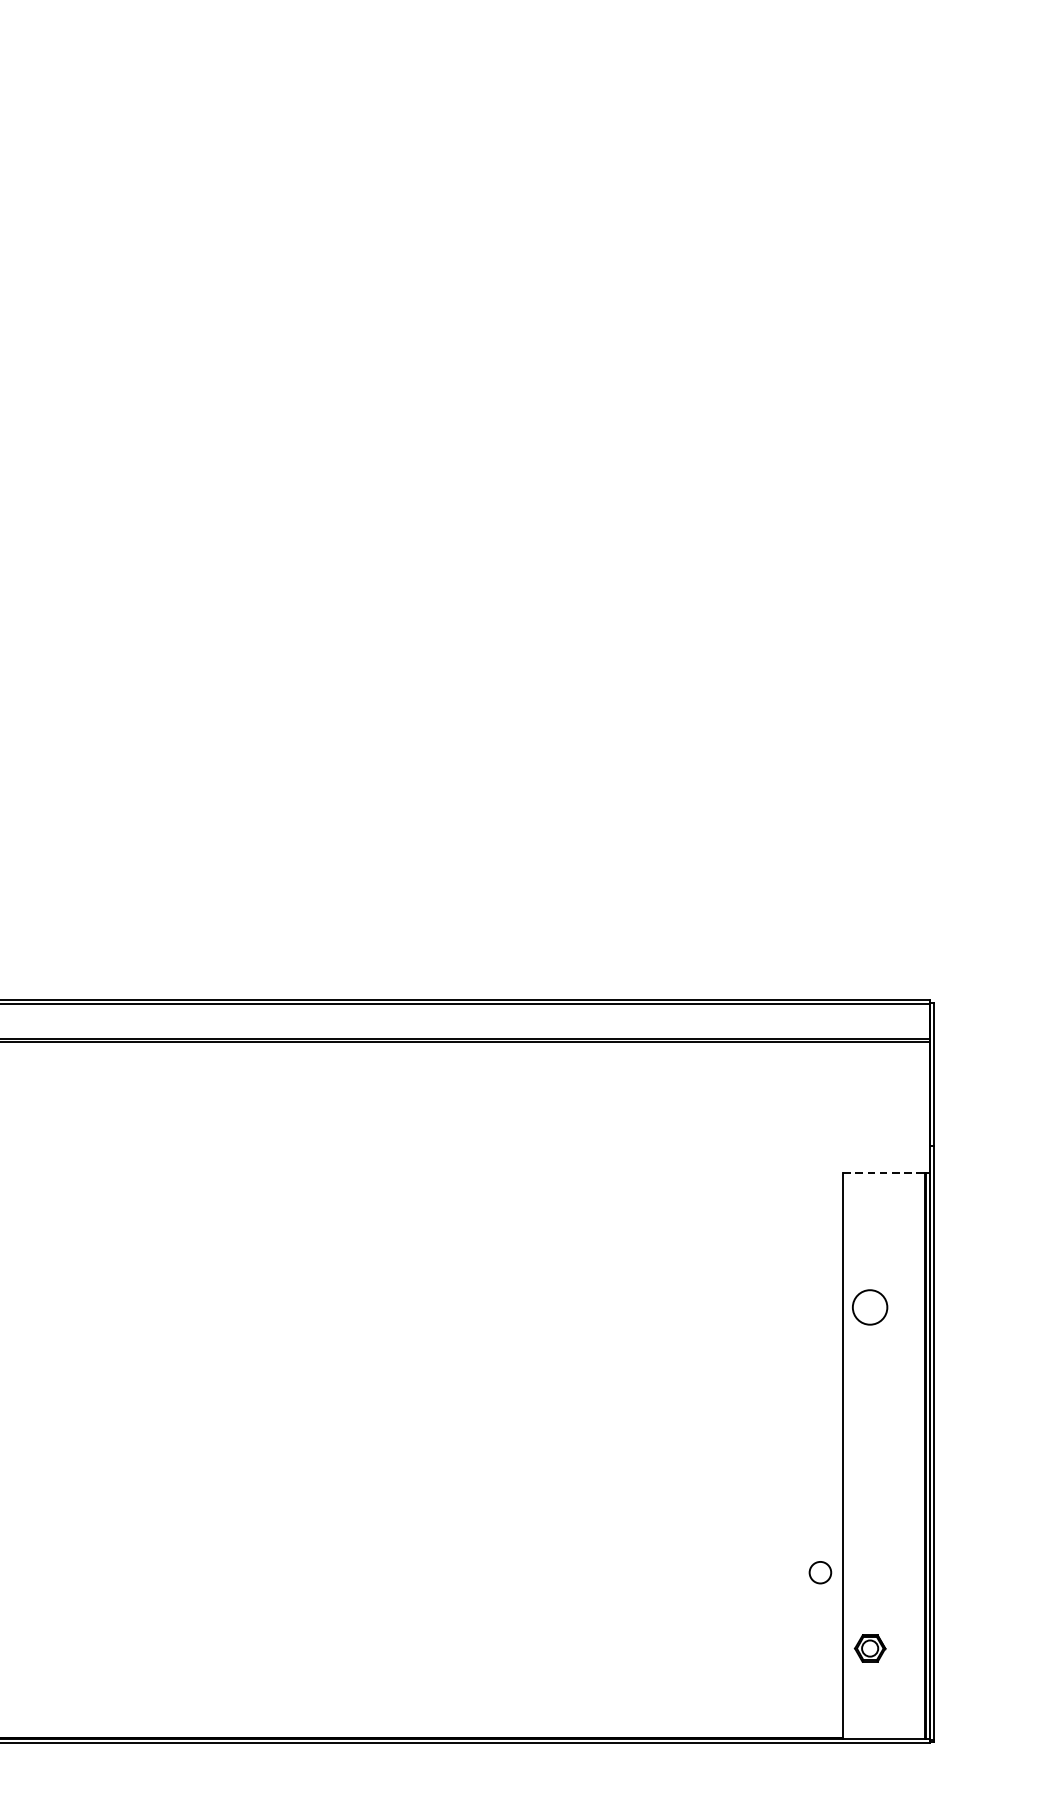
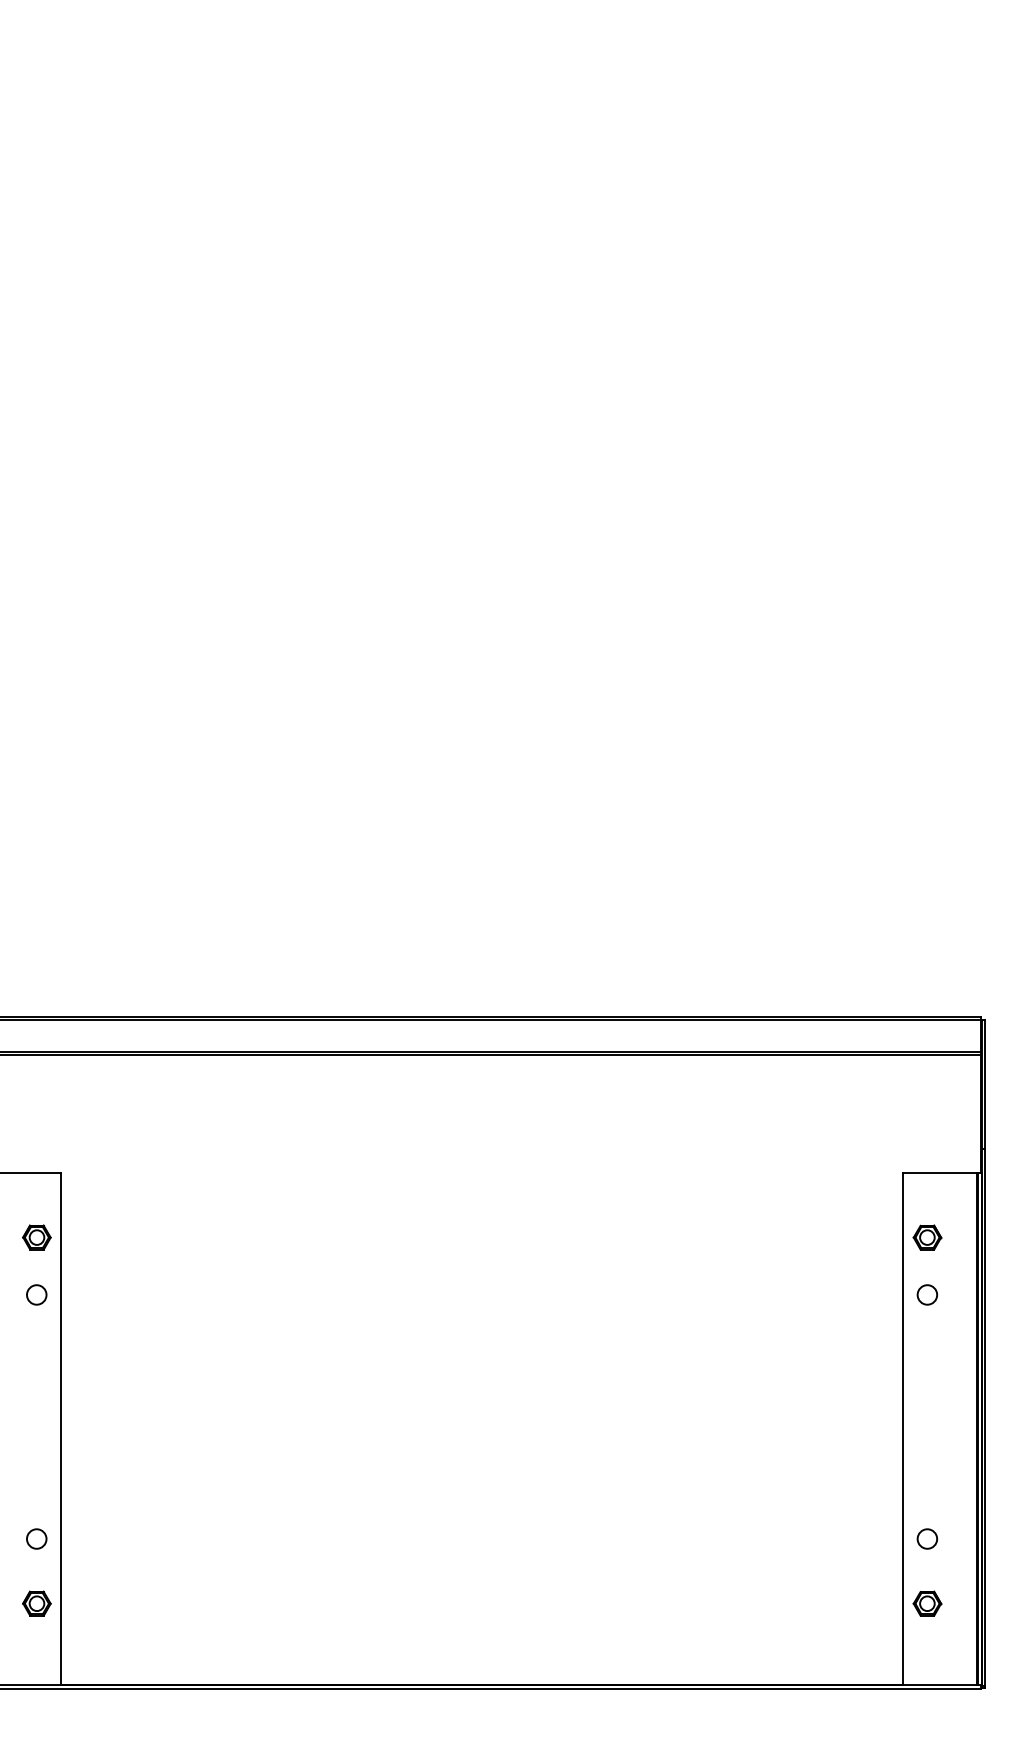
line: (884, 1172) -> (940, 1172), dashed -> solid
part: (870, 1243) -> (927, 1237), added
circle: (870, 1306) -> (927, 1294), size x0.62
circle: (820, 1572) -> (927, 1538), moved

